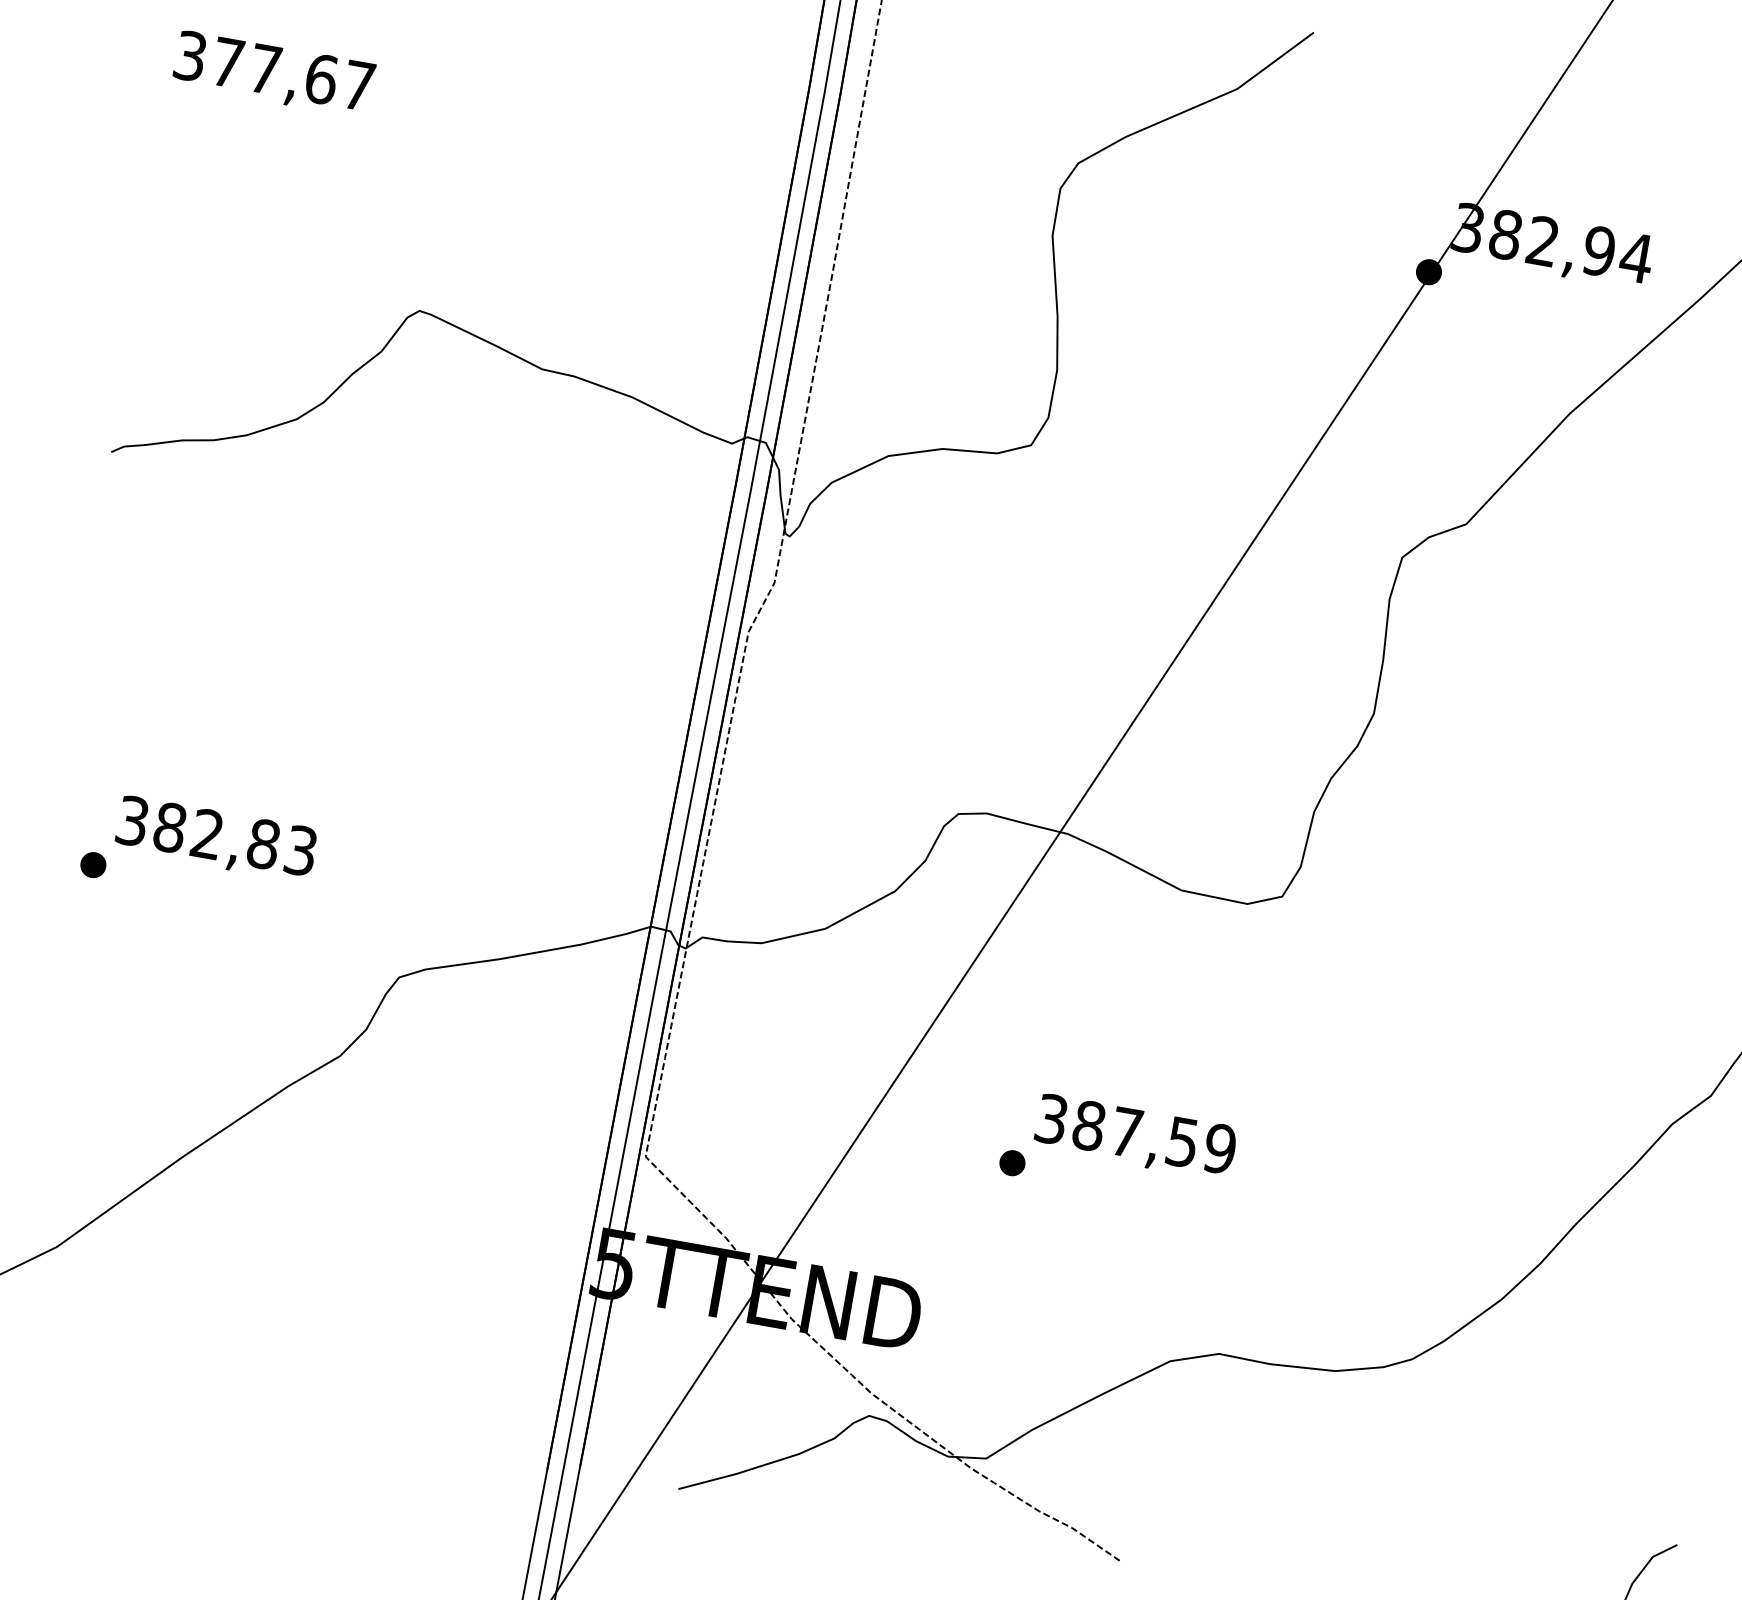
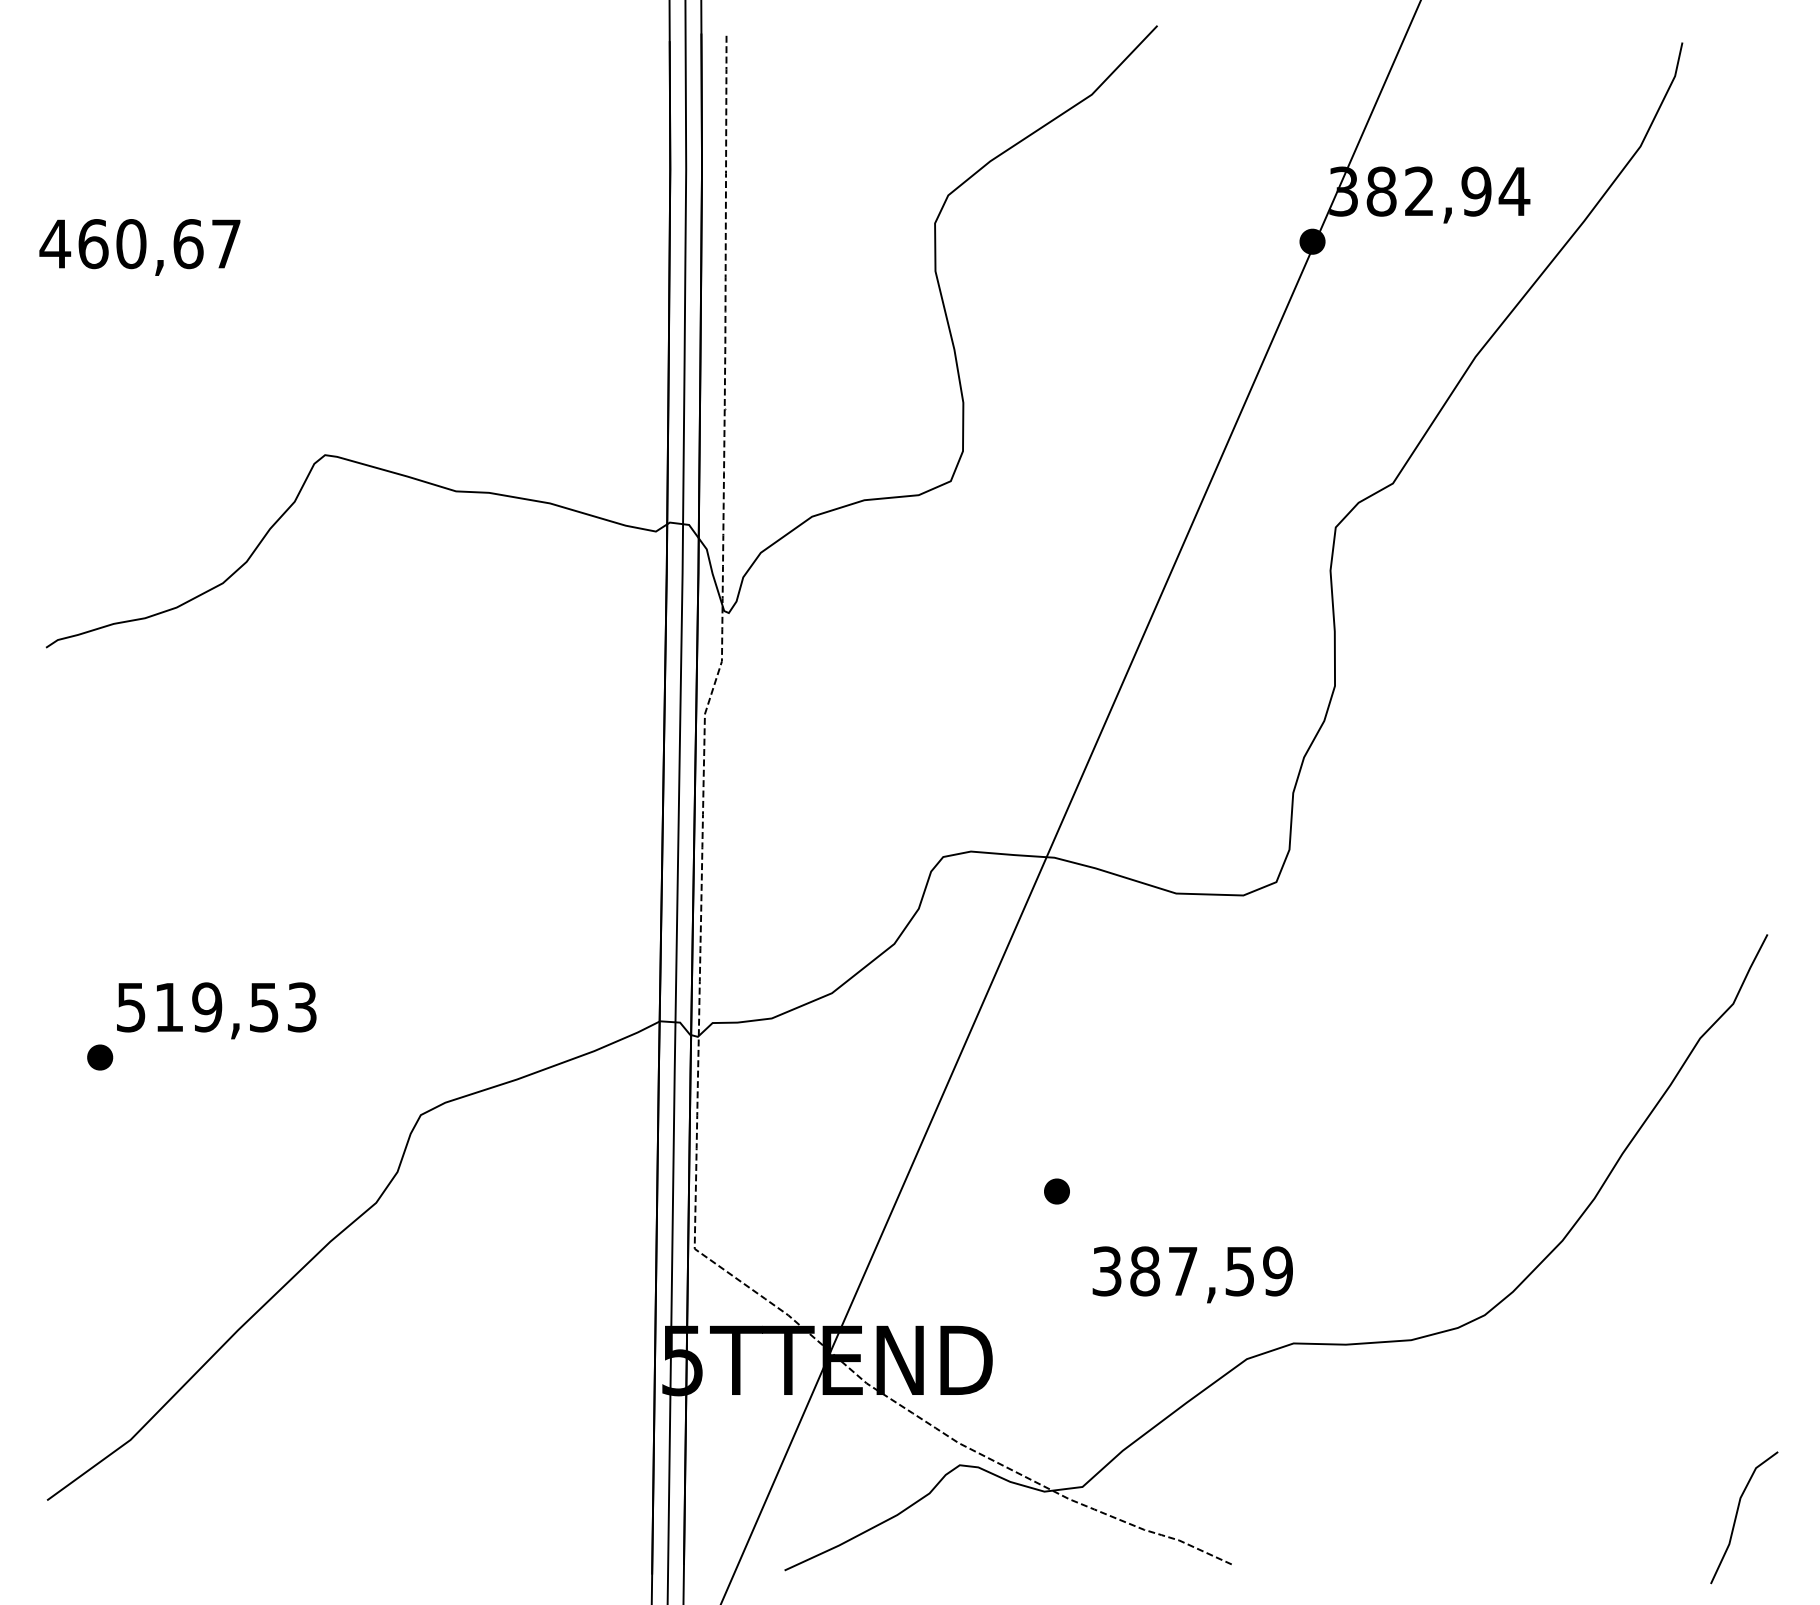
text: (227, 63) -> (92, 244), 377,67 -> 460,67
text: (198, 832) -> (198, 1007), 382,83 -> 519,53
text: (1135, 1137) -> (1192, 1274), moved

